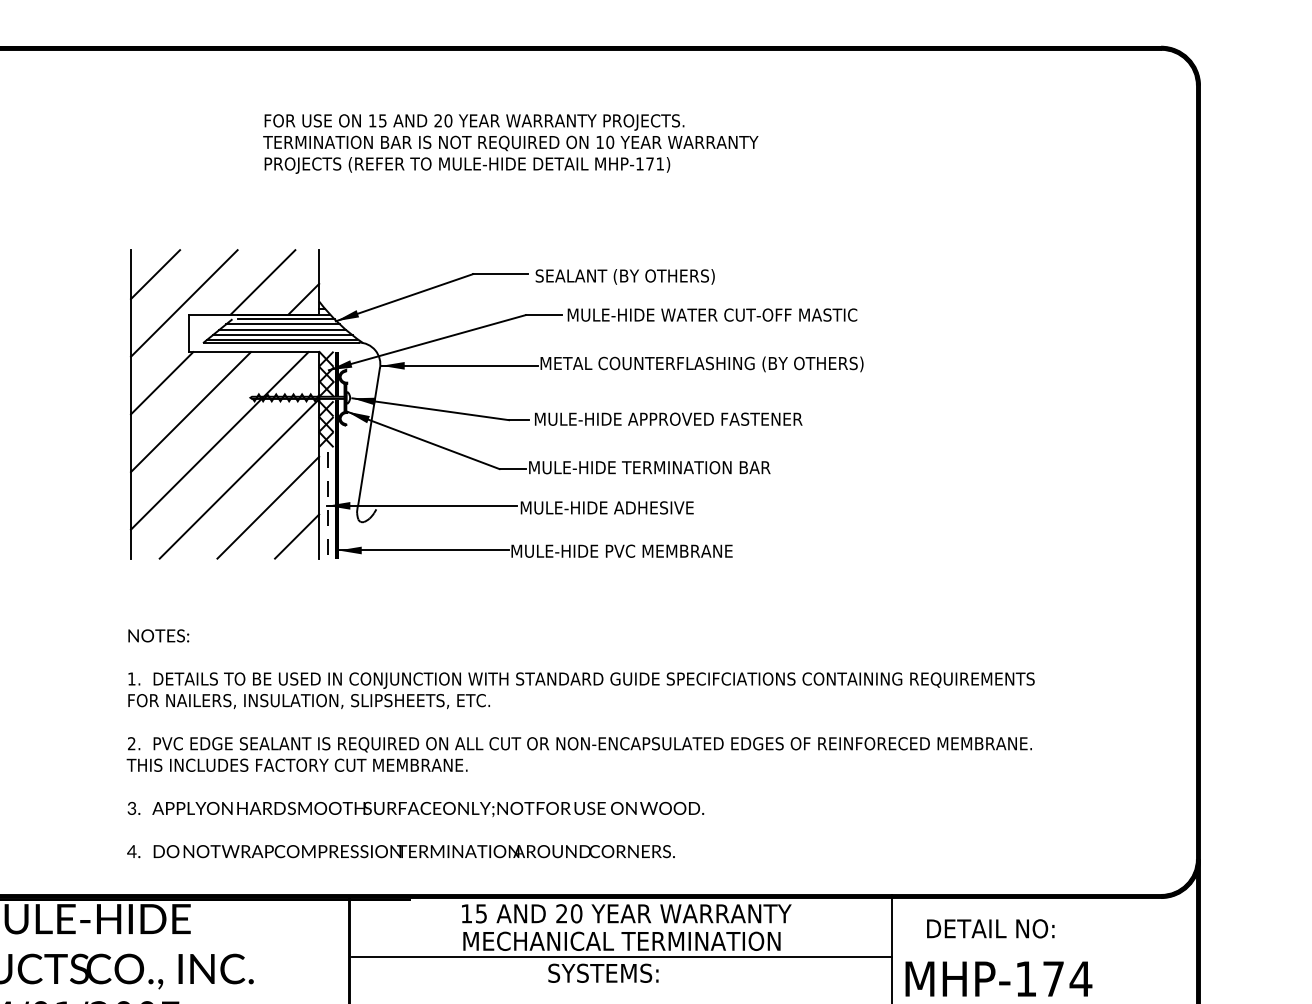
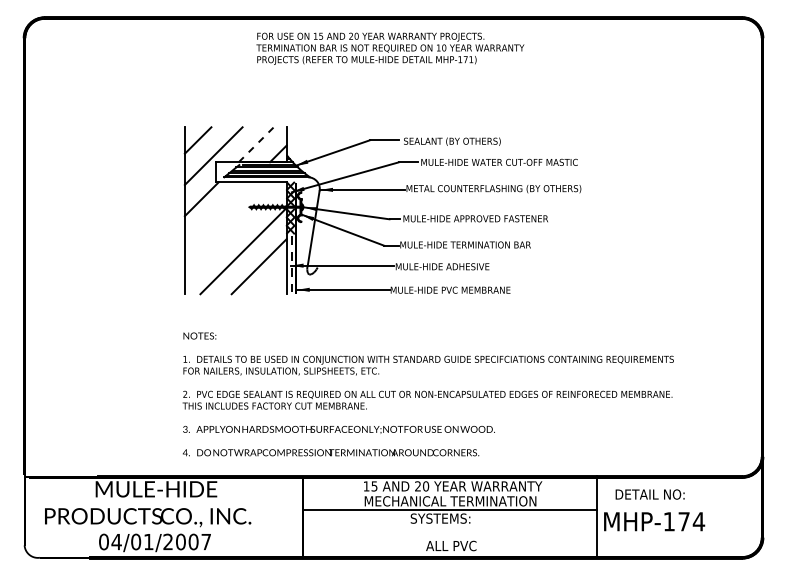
text: (510, 143) -> (390, 48), moved
line: (263, 281) -> (256, 144), solid -> dashed
line: (189, 411) -> (216, 214), removed
line: (218, 440) -> (232, 230), removed
line: (296, 536) -> (274, 282), removed

